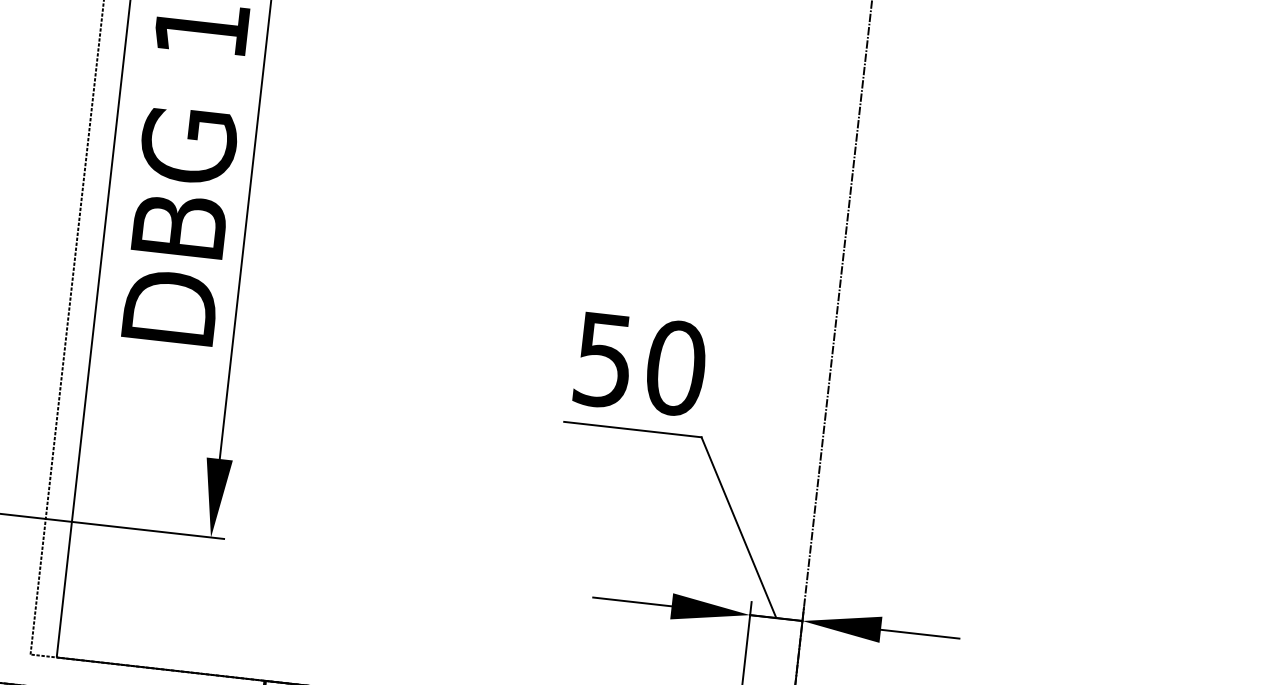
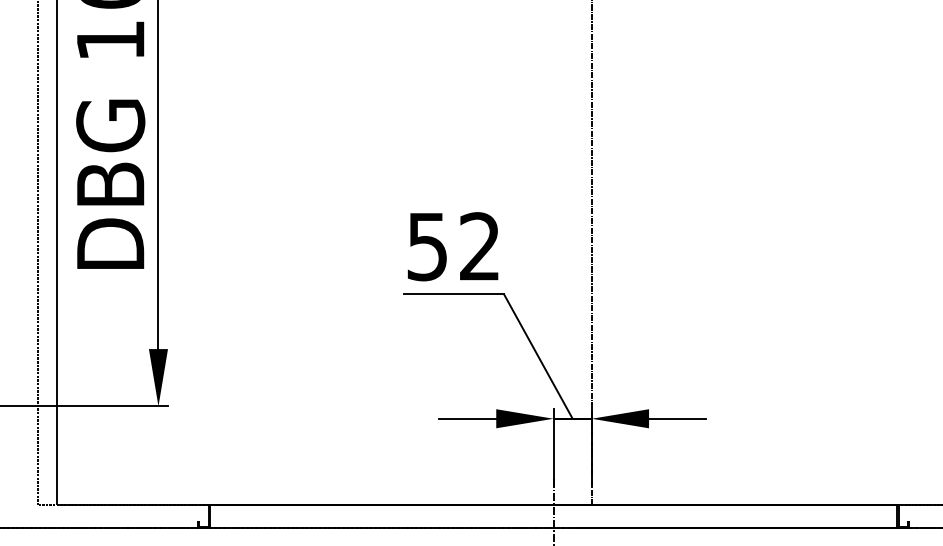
text: (675, 367) -> (479, 246), 50 -> 52

